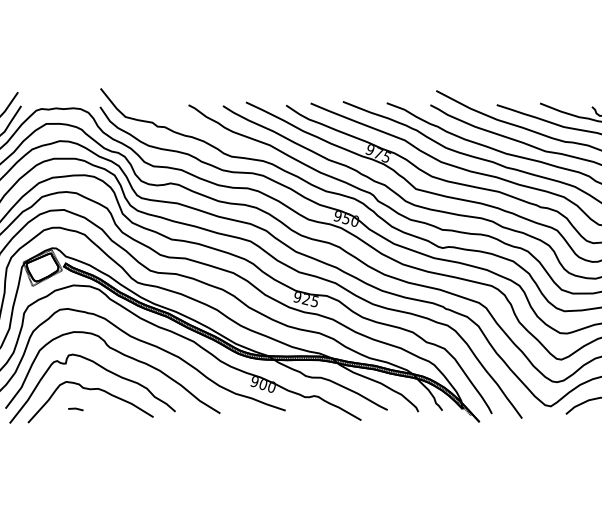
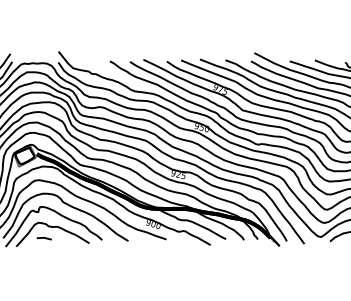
part: (74, 408) -> (43, 238), size x1.67

